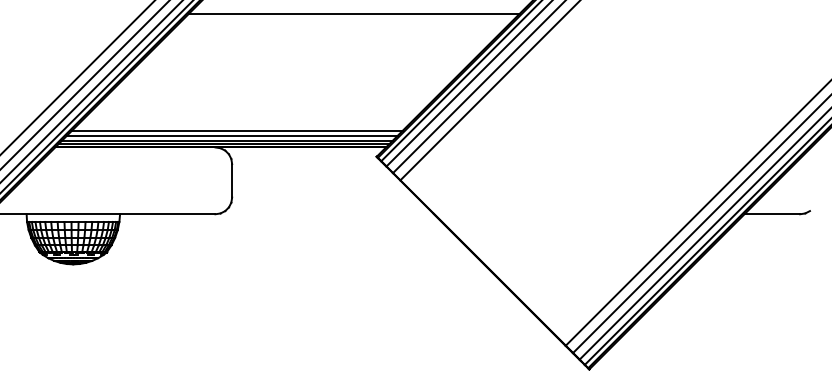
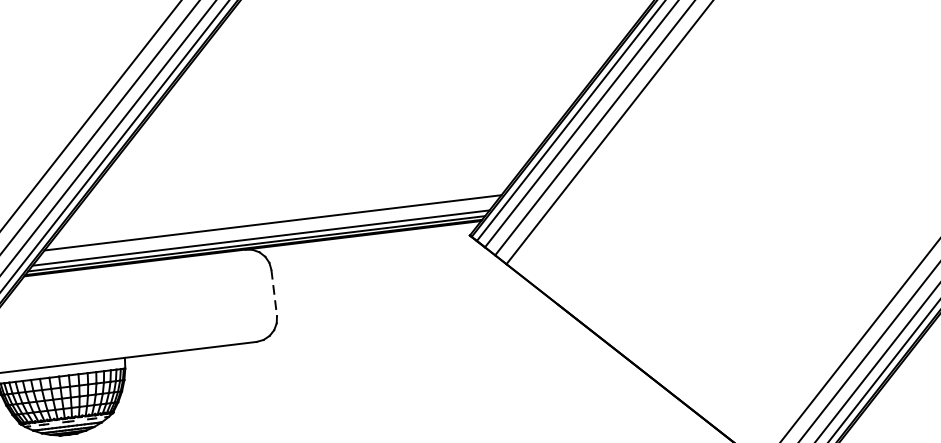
line: (353, 13) -> (413, 41), removed
line: (231, 135) -> (265, 230), removed
line: (232, 180) -> (274, 292), solid -> dashed

